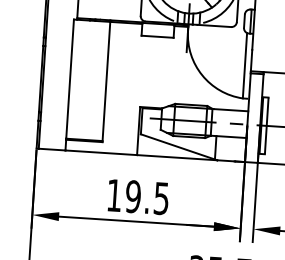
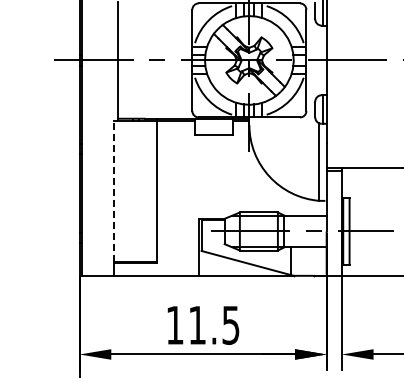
line: (69, 79) -> (113, 191), solid -> dashed
text: (133, 196) -> (197, 324), 19.5 -> 11.5

